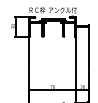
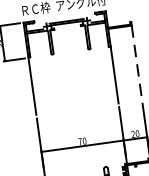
line: (89, 48) -> (137, 63), solid -> dashed

